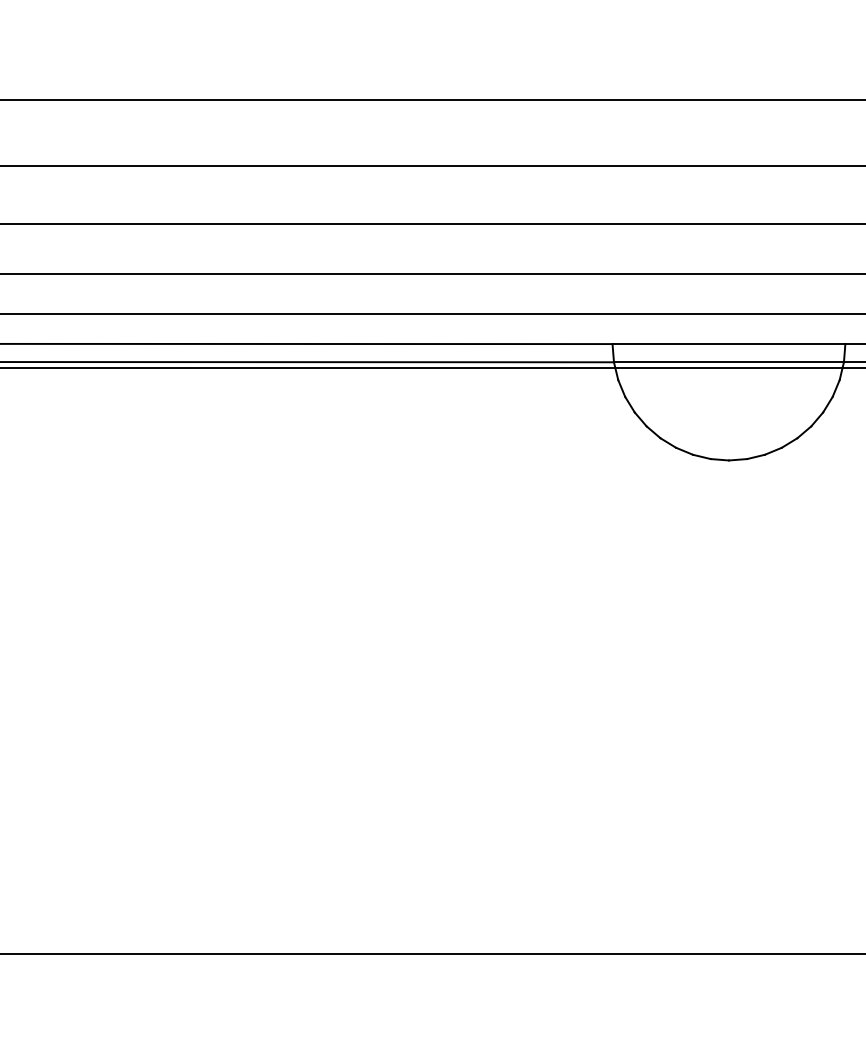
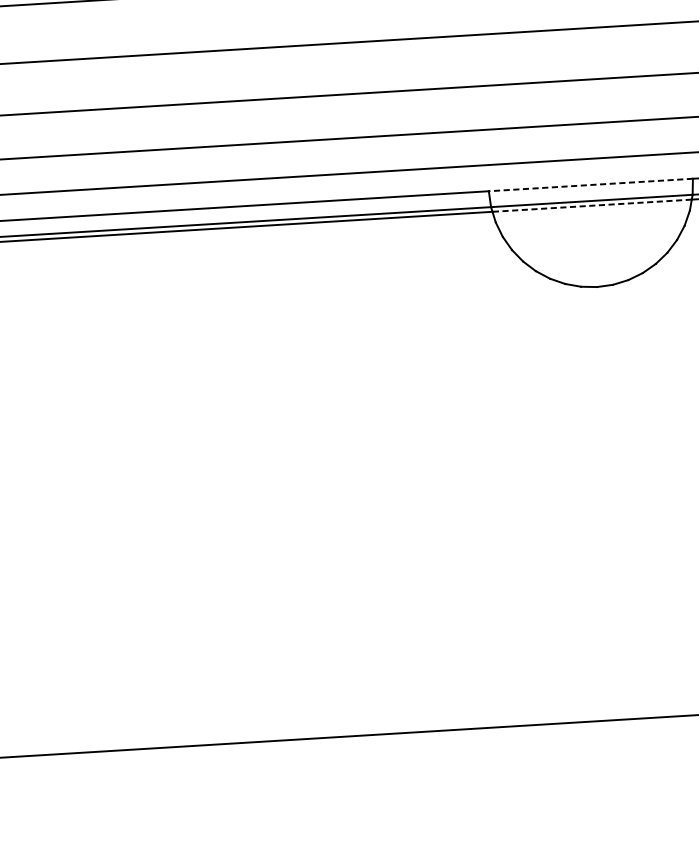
line: (728, 344) -> (590, 185), solid -> dashed
line: (728, 367) -> (591, 205), solid -> dashed

